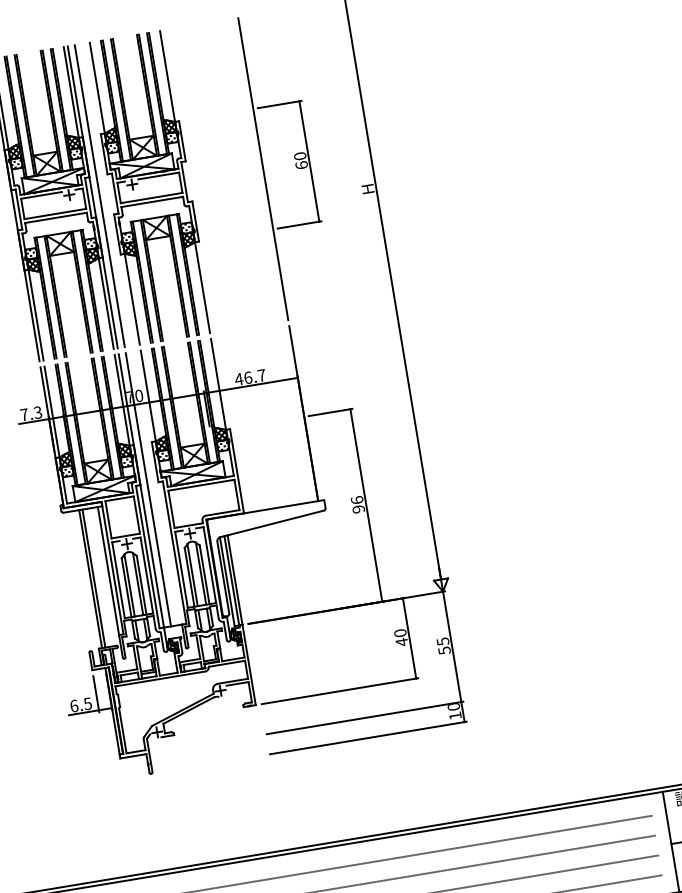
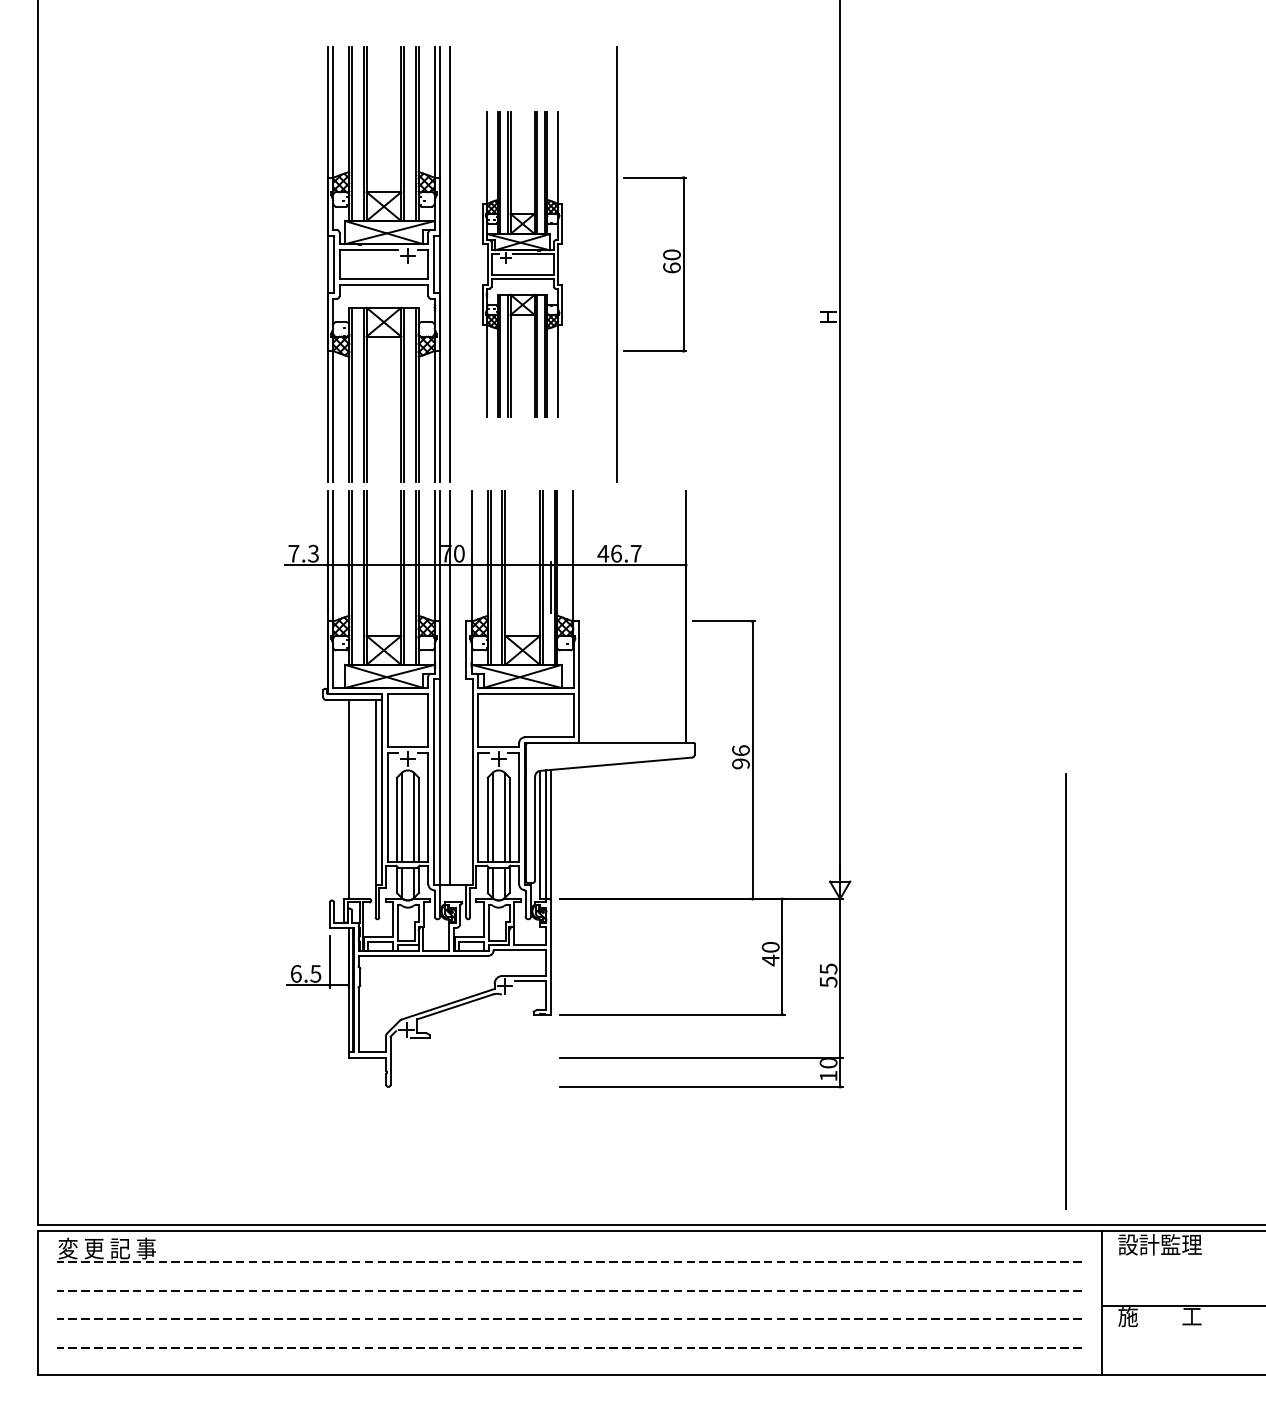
part: (295, 163) -> (663, 264), moved
part: (149, 187) -> (522, 264), size x0.7
line: (94, 578) -> (353, 799), removed
line: (610, 629) -> (1065, 991), added

